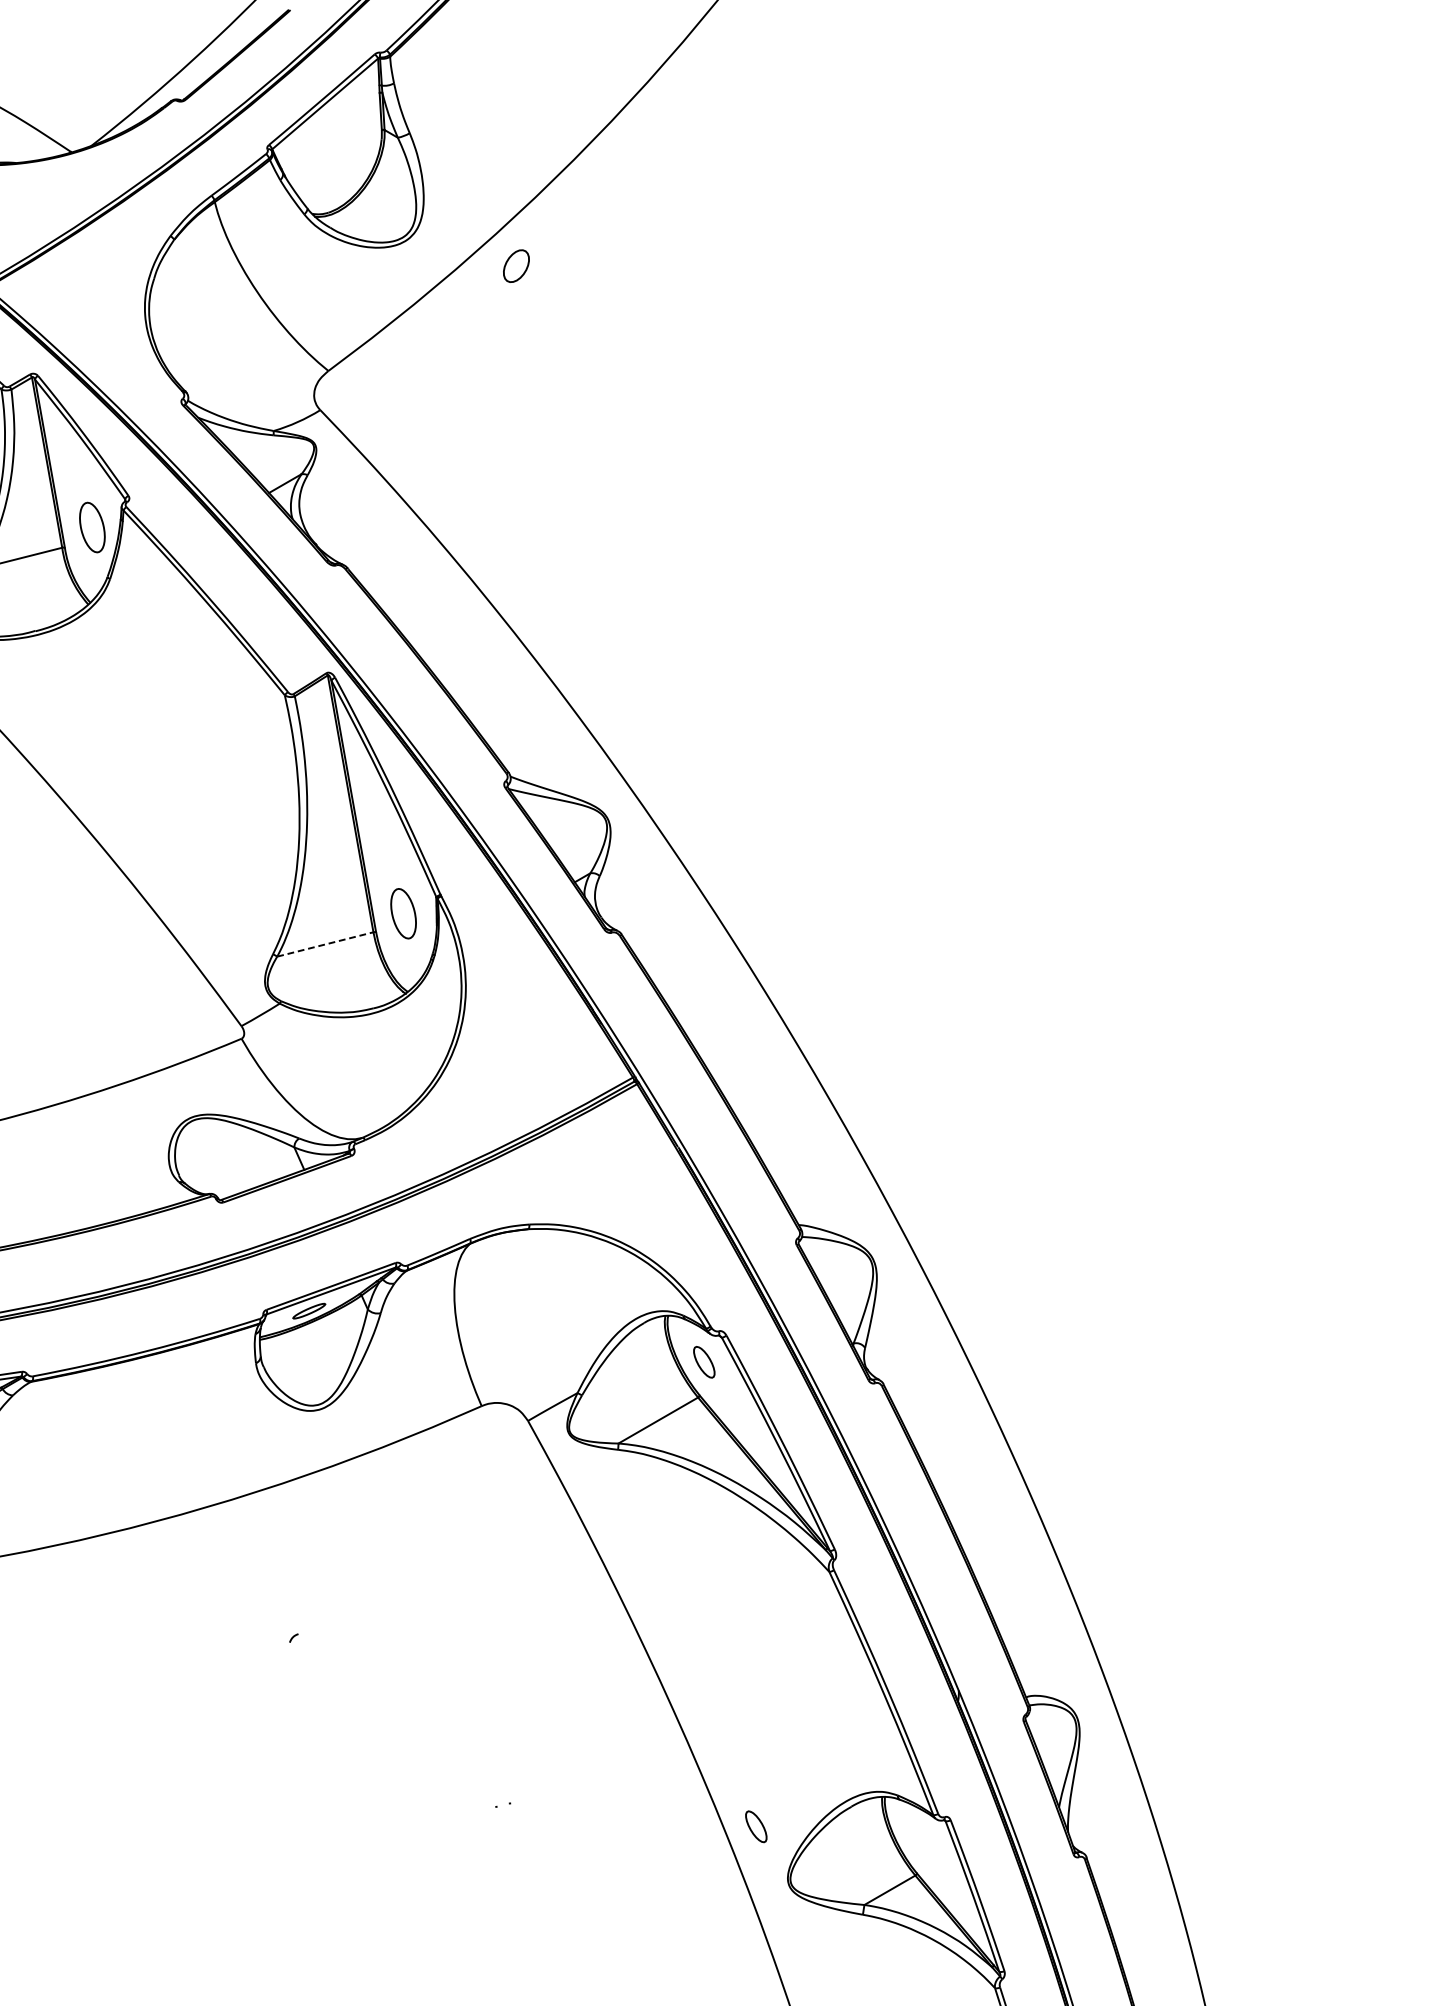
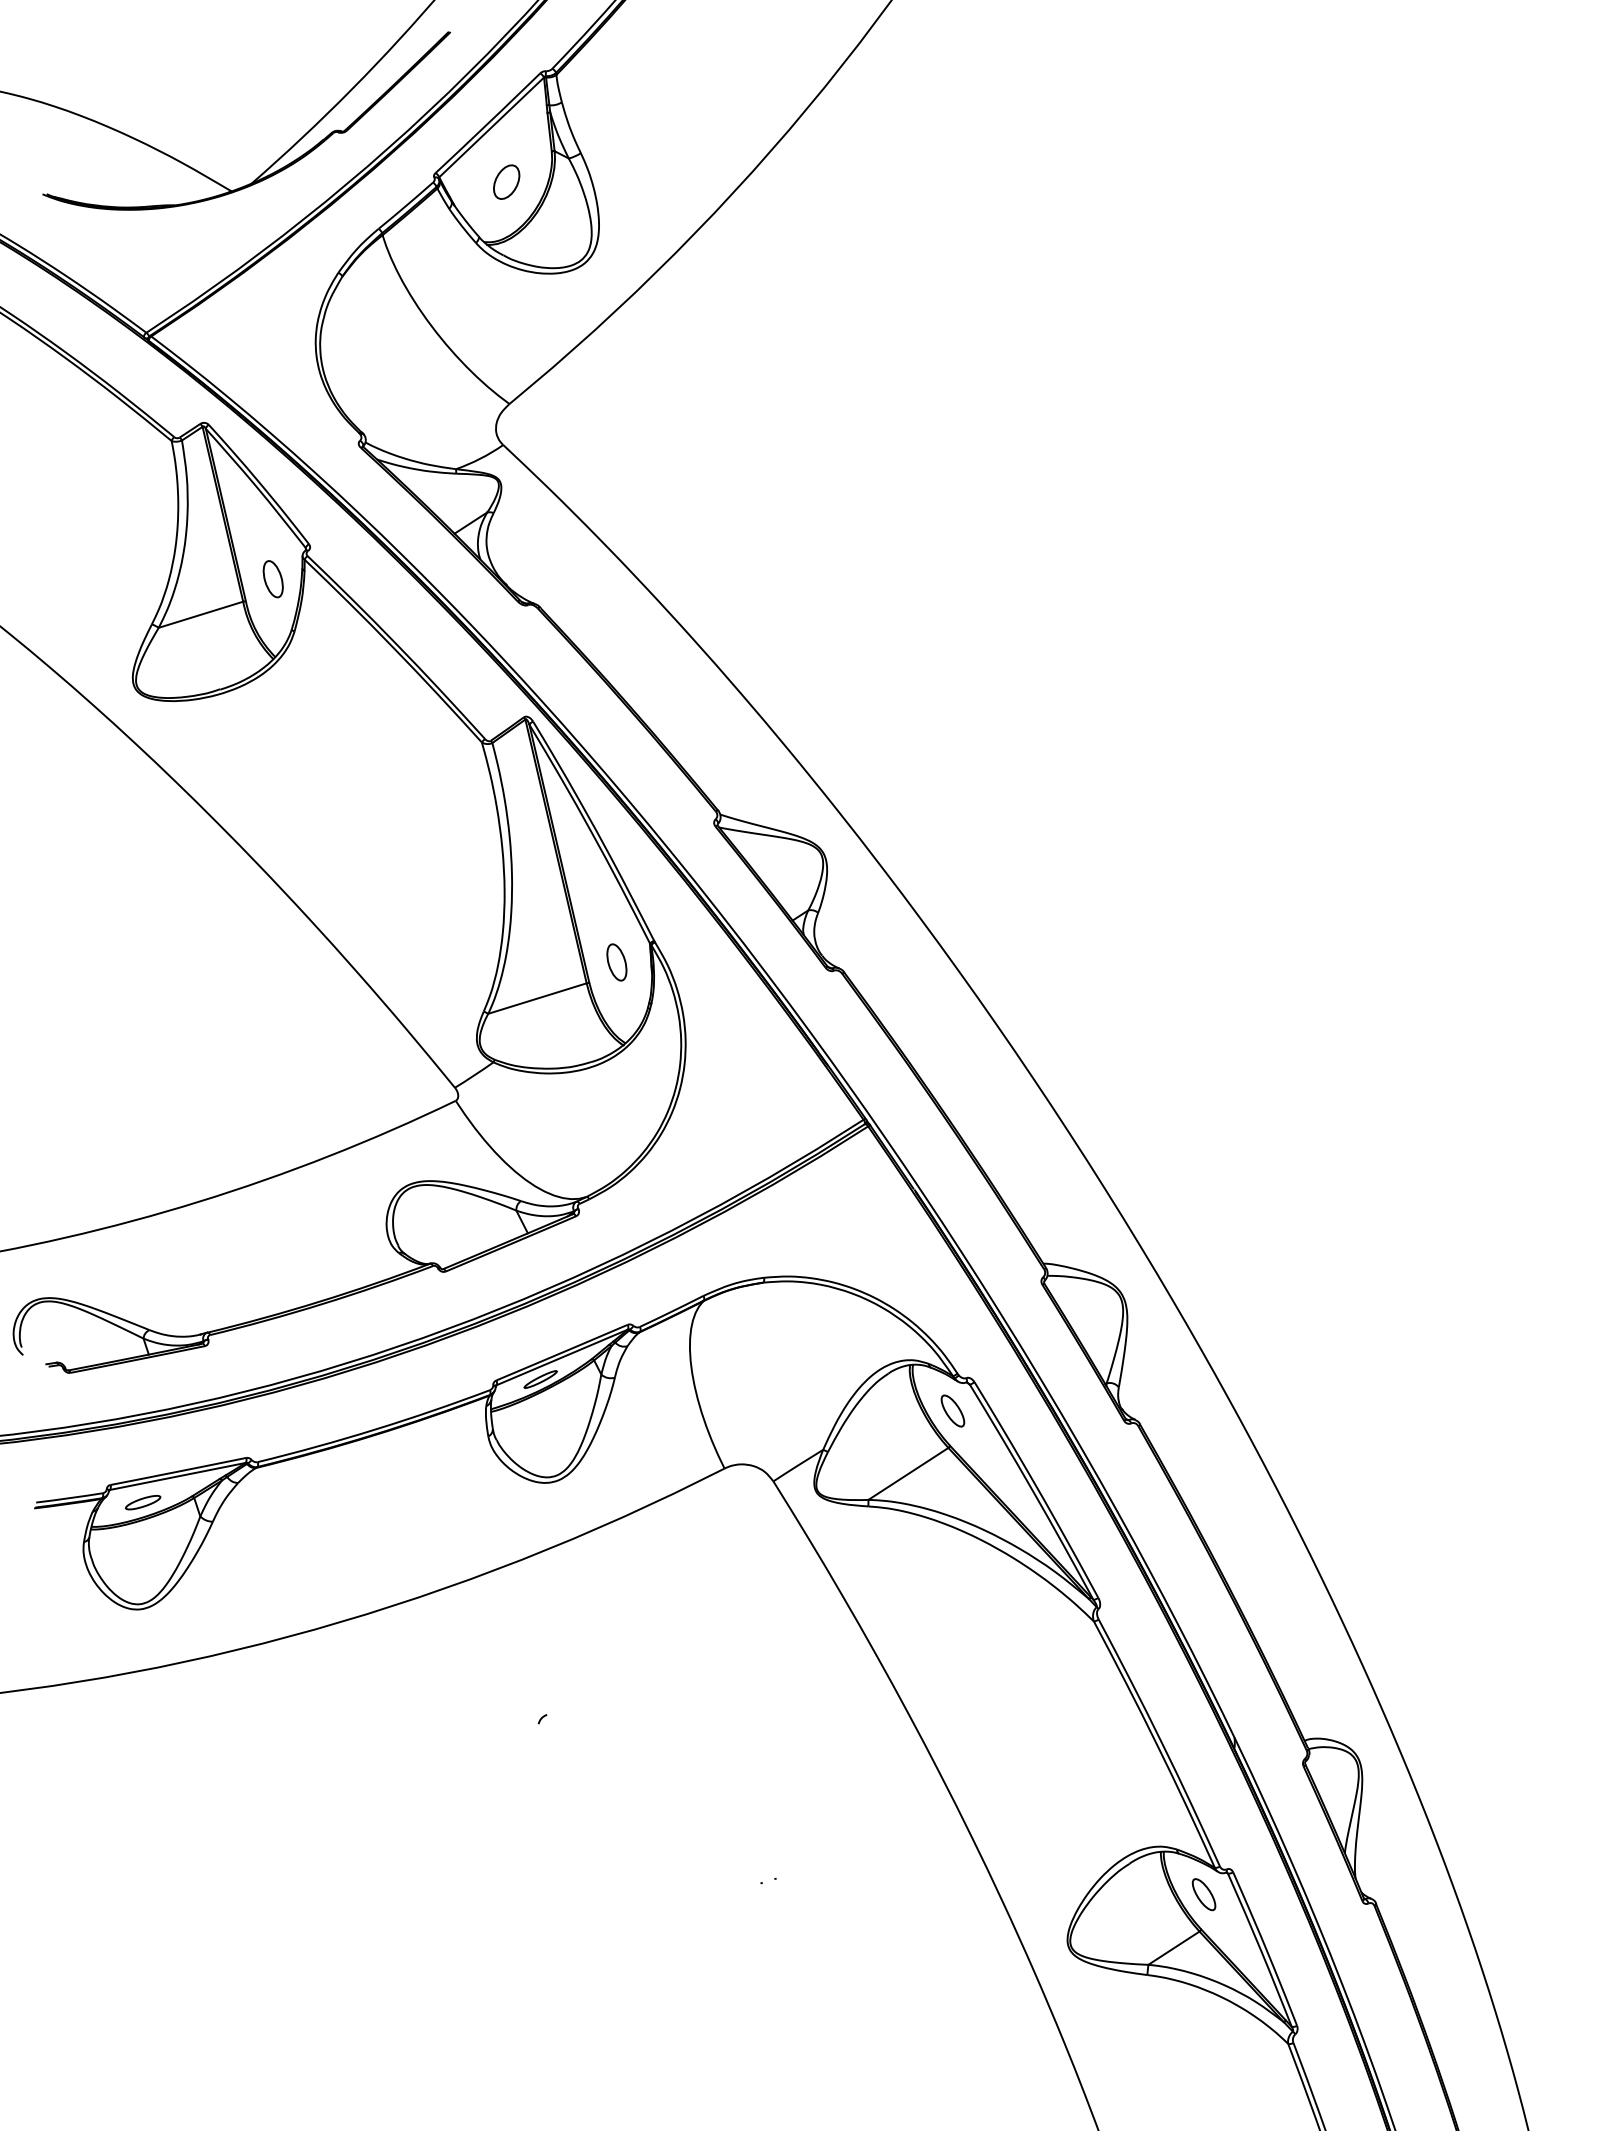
part: (516, 265) -> (506, 181), moved
part: (91, 527) -> (272, 579), size x0.71
part: (403, 913) -> (616, 962), size x0.71
line: (325, 944) -> (537, 998), dashed -> solid
part: (755, 1826) -> (1203, 1894), moved

